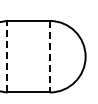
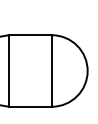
line: (6, 57) -> (8, 71), dashed -> solid
line: (49, 57) -> (51, 71), dashed -> solid

